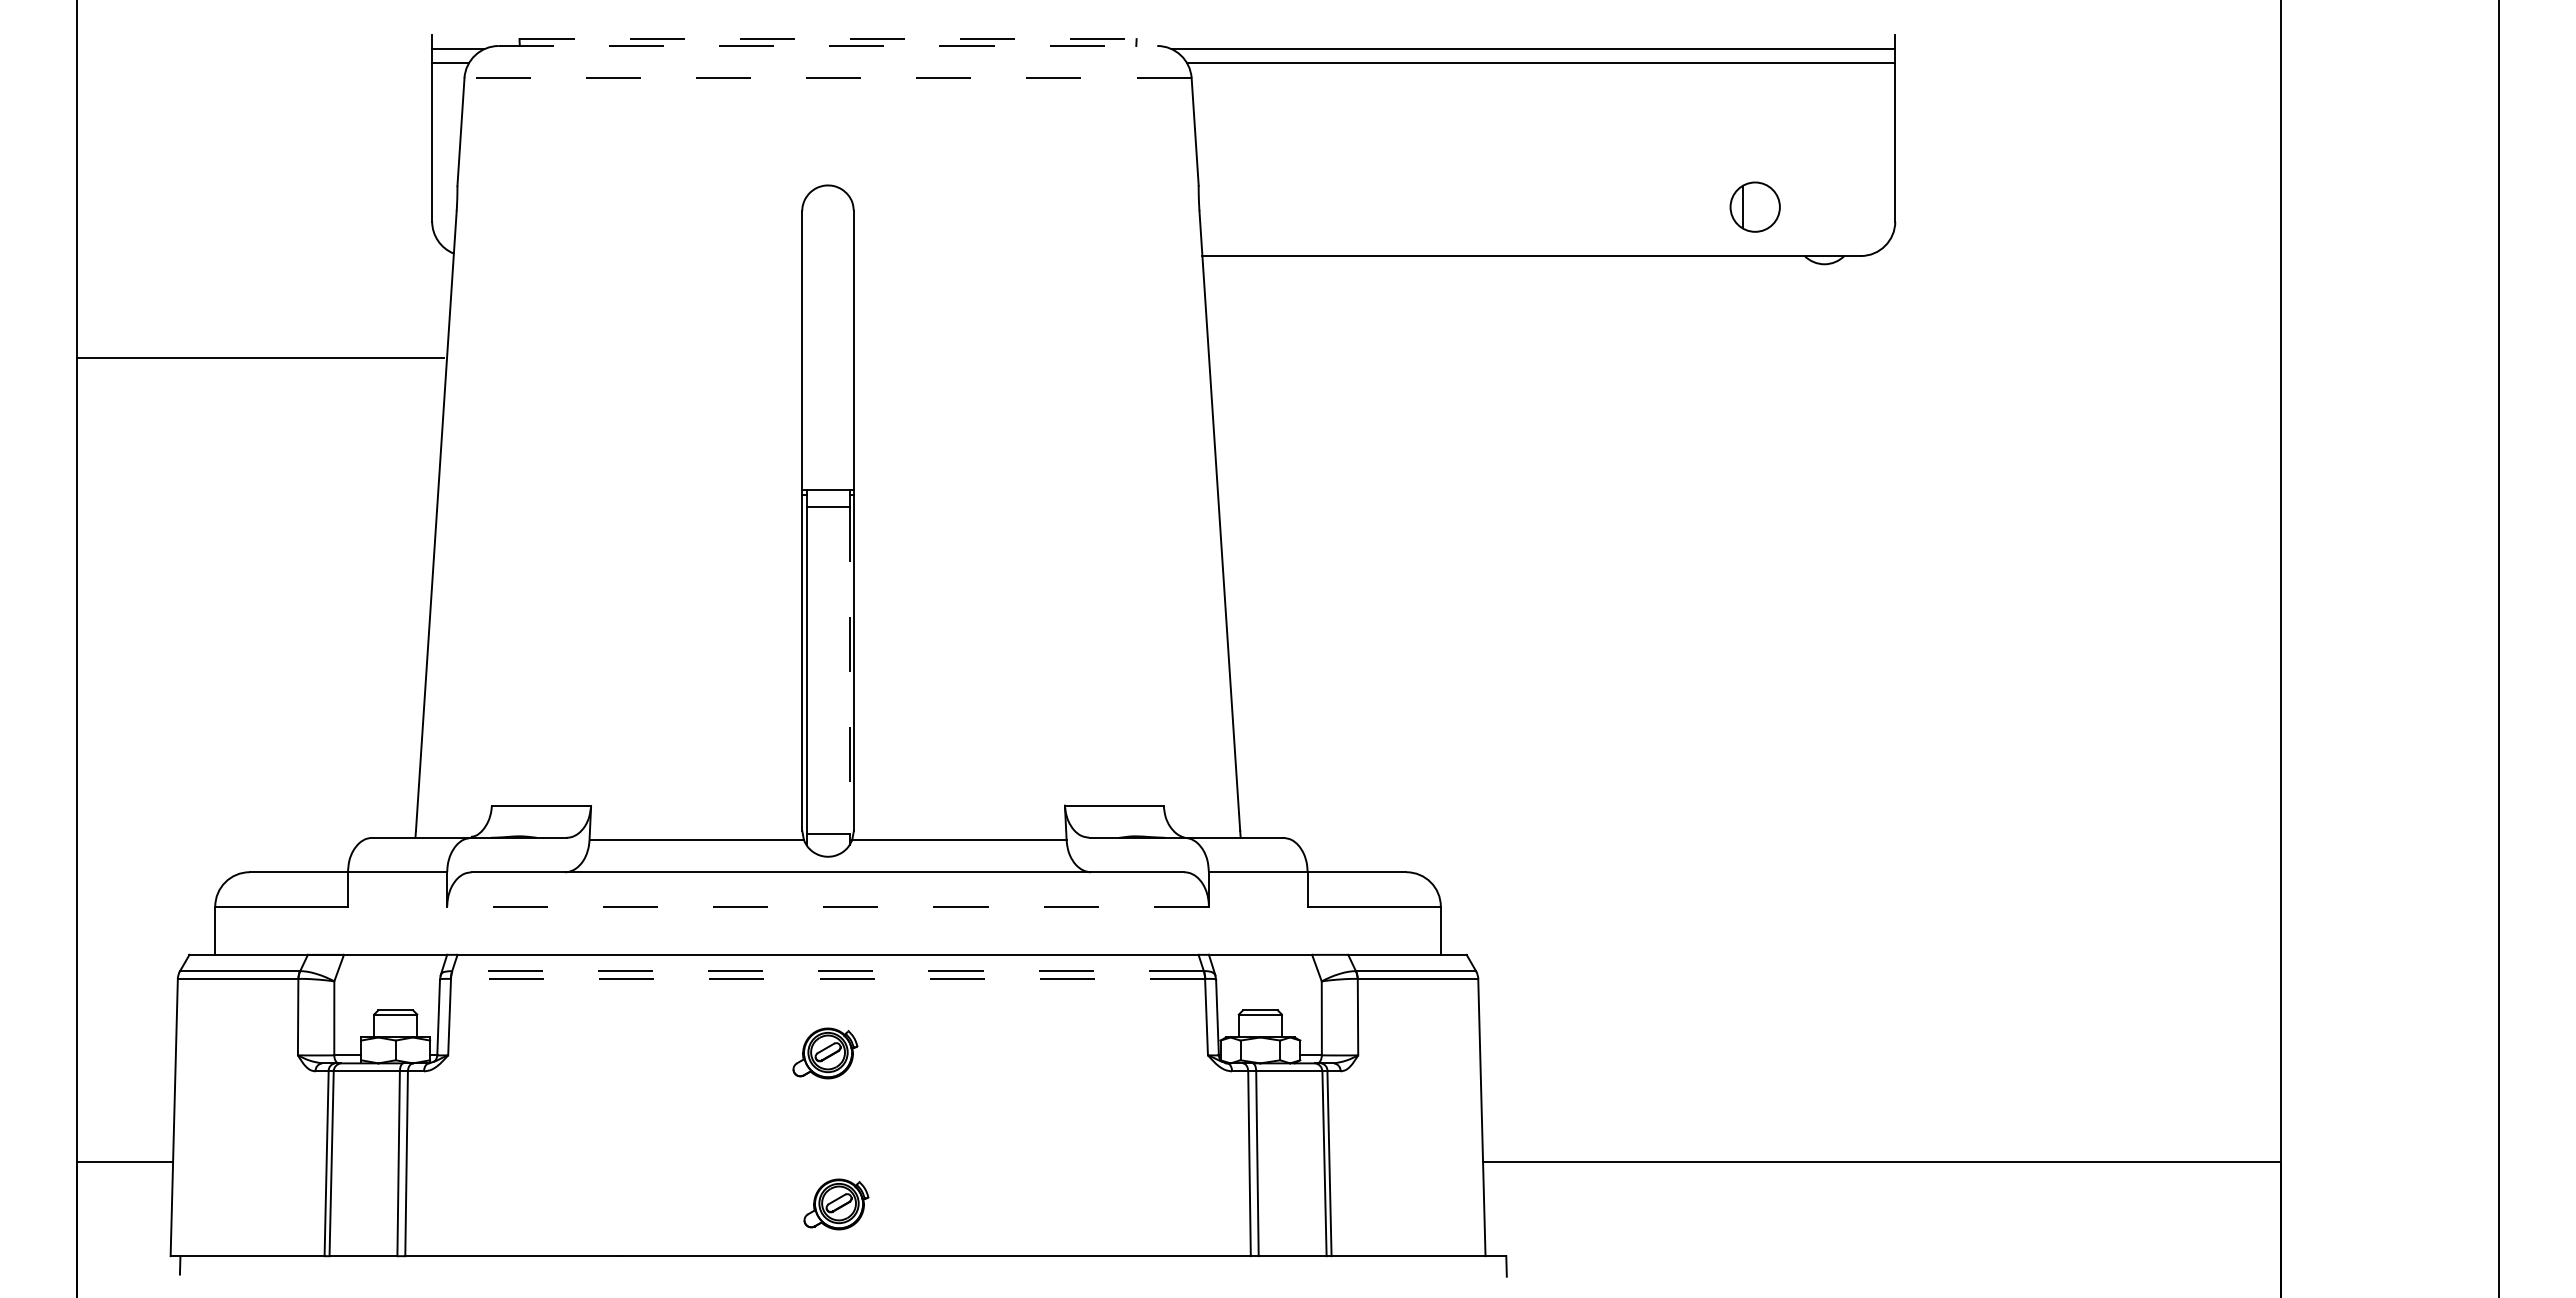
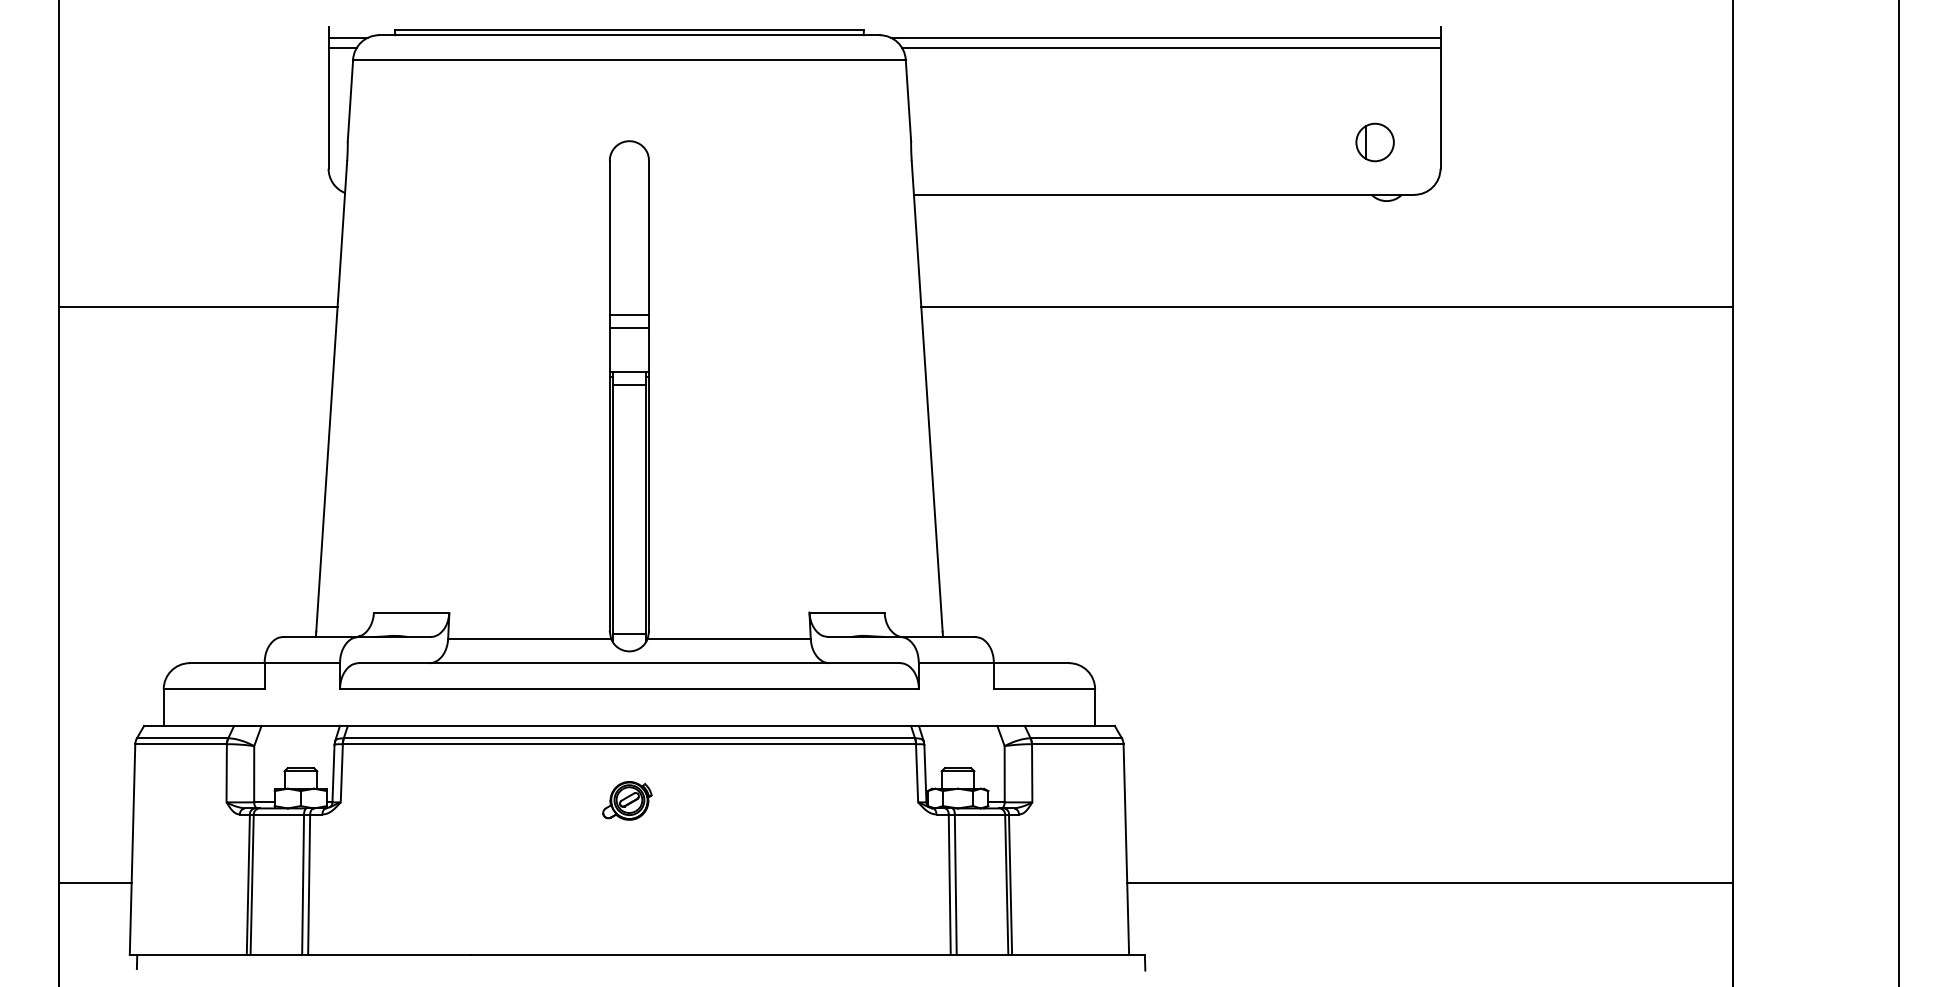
line: (828, 39) -> (629, 30), dashed -> solid
line: (828, 46) -> (629, 35), dashed -> solid
line: (828, 78) -> (629, 59), dashed -> solid
part: (1754, 206) -> (1374, 142), moved
line: (260, 358) -> (198, 307), moved
line: (1746, 404) -> (1327, 307), added
line: (828, 414) -> (629, 315), added
line: (828, 431) -> (629, 328), added
line: (849, 670) -> (645, 509), dashed -> solid
line: (828, 906) -> (629, 689), dashed -> solid
line: (828, 971) -> (629, 738), dashed -> solid
line: (827, 978) -> (629, 743), dashed -> solid
part: (836, 1204) -> (635, 915), removed

